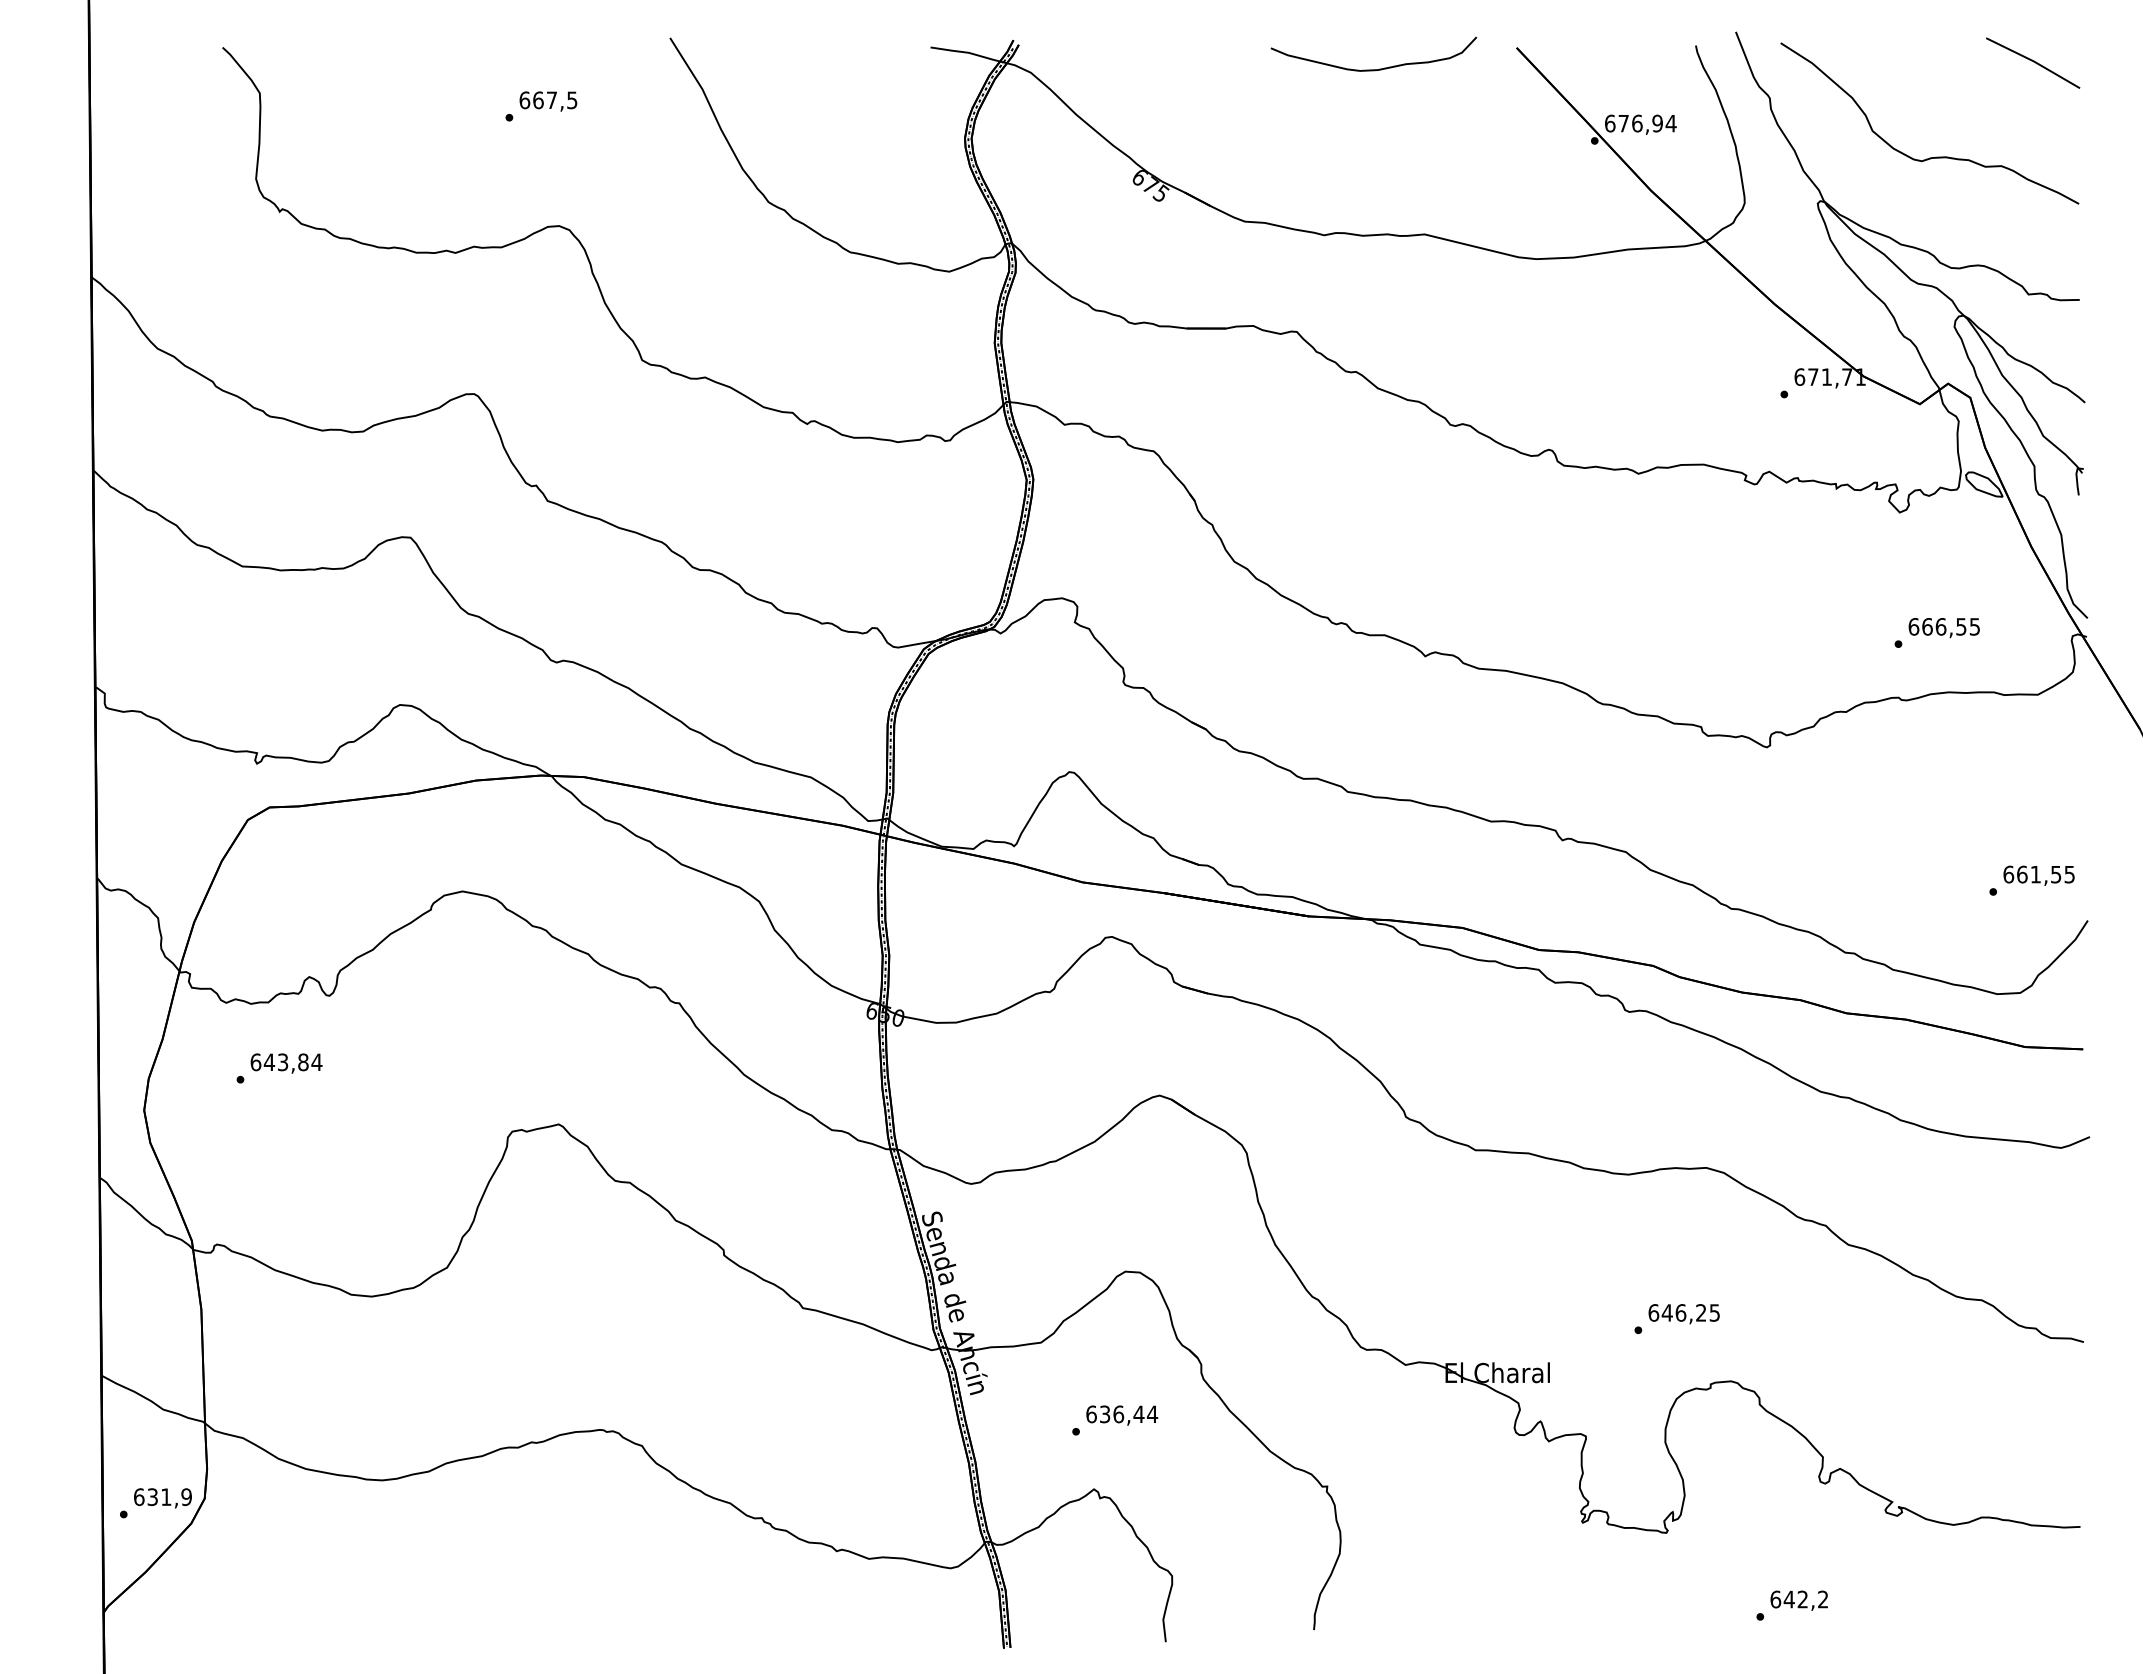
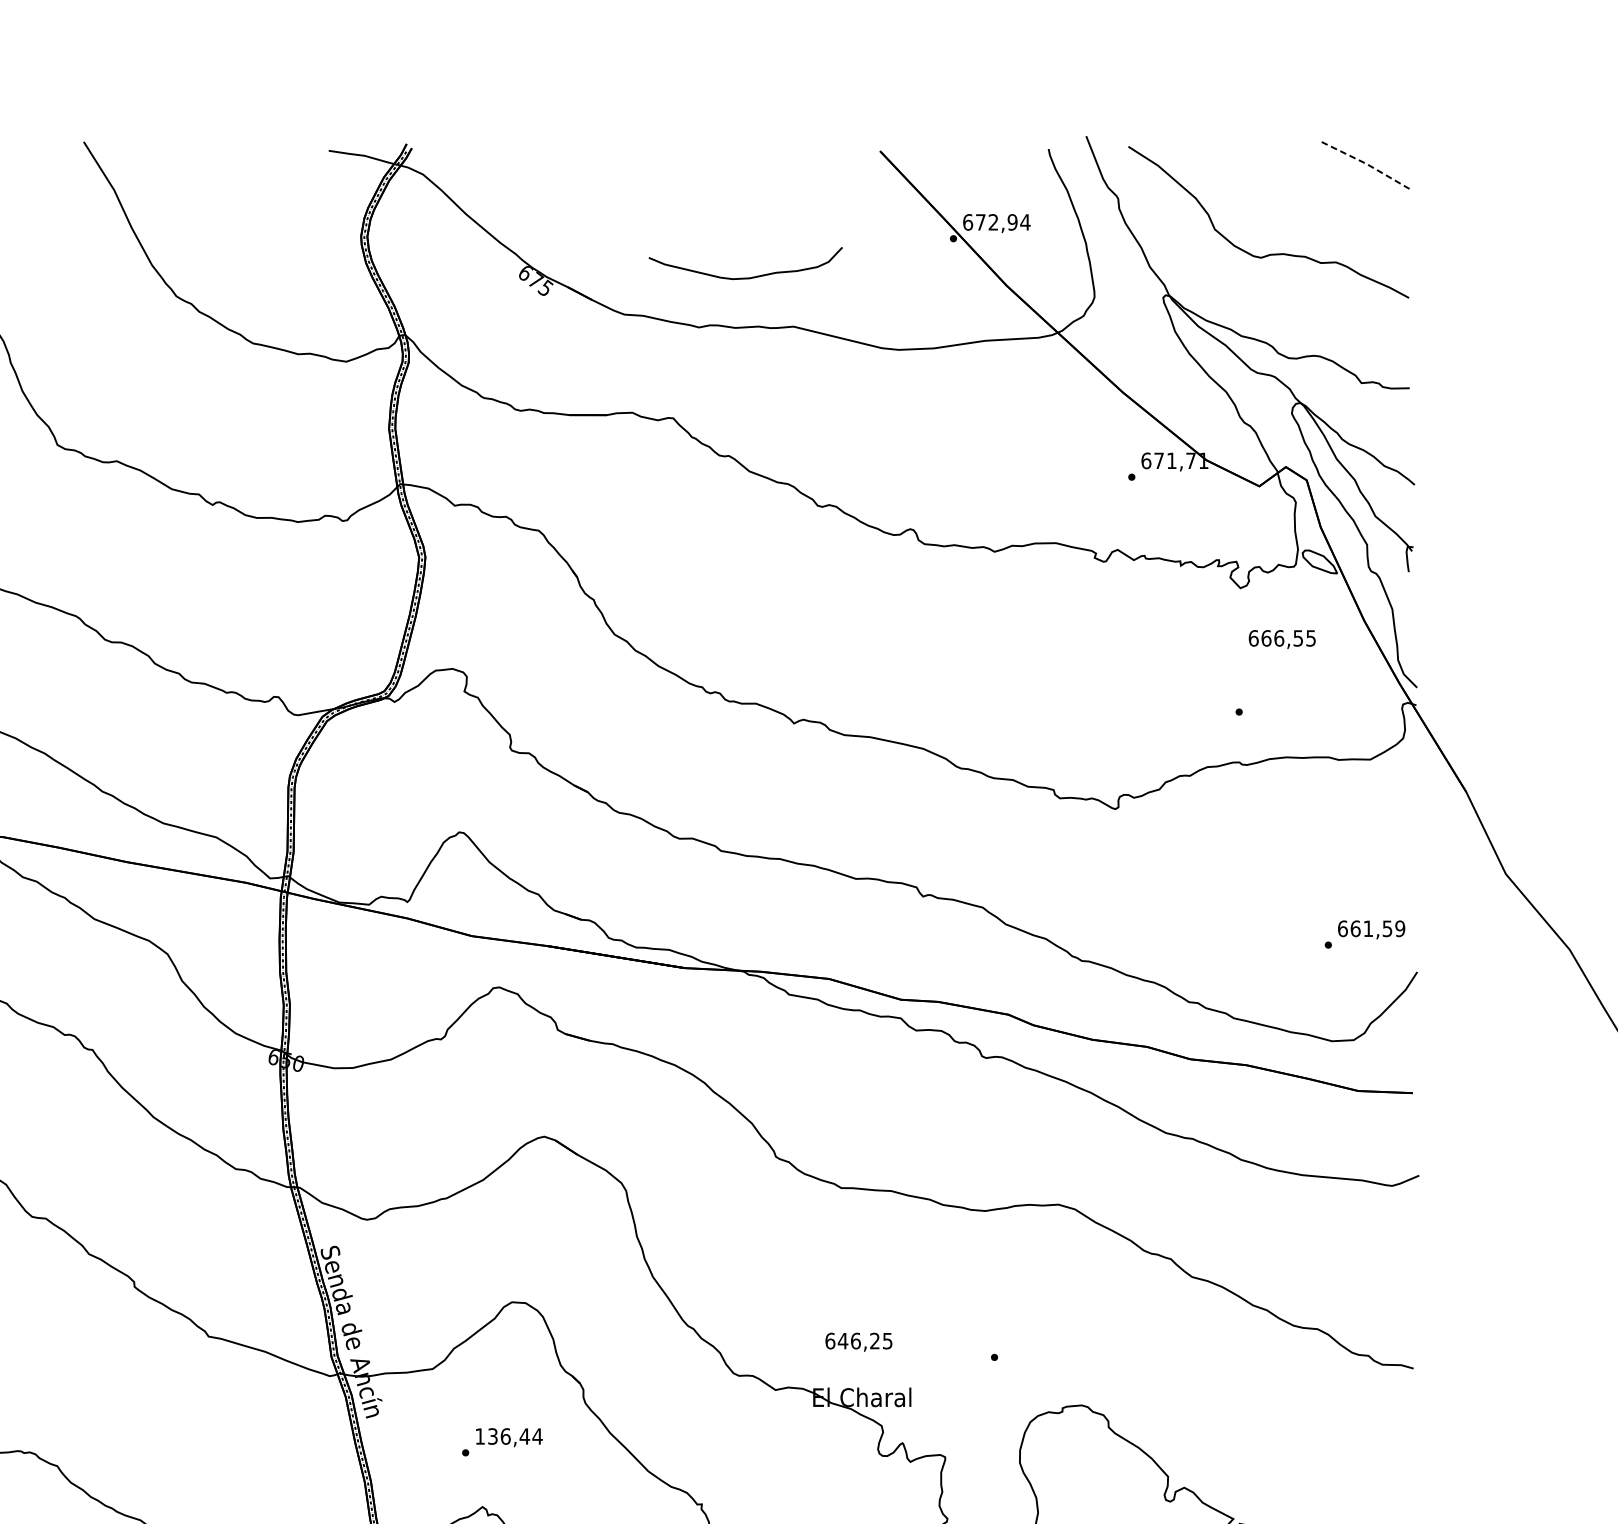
line: (2034, 61) -> (1367, 163), solid -> dashed
curve: (1373, 69) -> (745, 277), moved
text: (1637, 123) -> (993, 222), 676,94 -> 672,94
text: (1943, 628) -> (1281, 639), moved
text: (2069, 874) -> (1400, 928), 661,55 -> 661,59
text: (1683, 1314) -> (858, 1342), moved
text: (1091, 1414) -> (480, 1436), 636,44 -> 136,44

